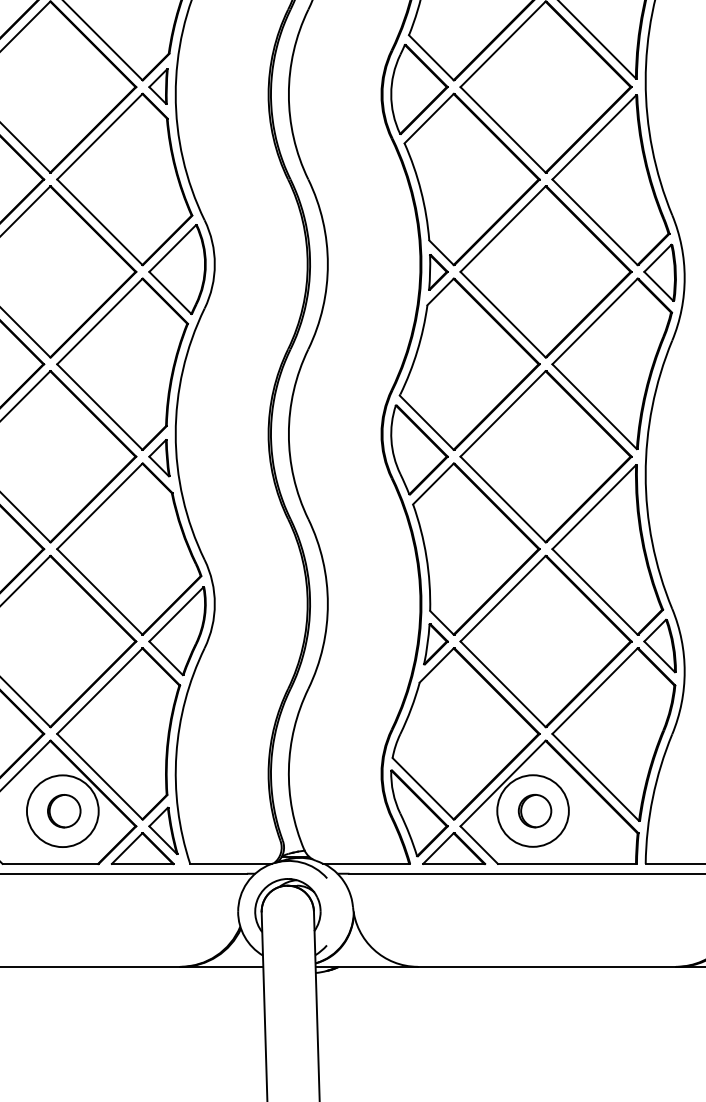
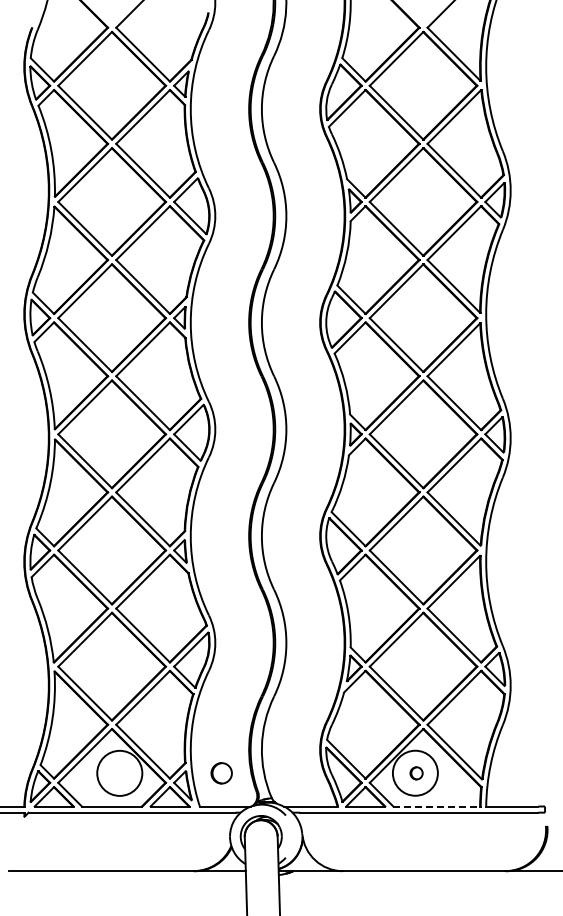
circle: (63, 811) -> (221, 773), moved
circle: (534, 811) -> (416, 773), size x0.6
line: (568, 863) -> (437, 806), solid -> dashed

